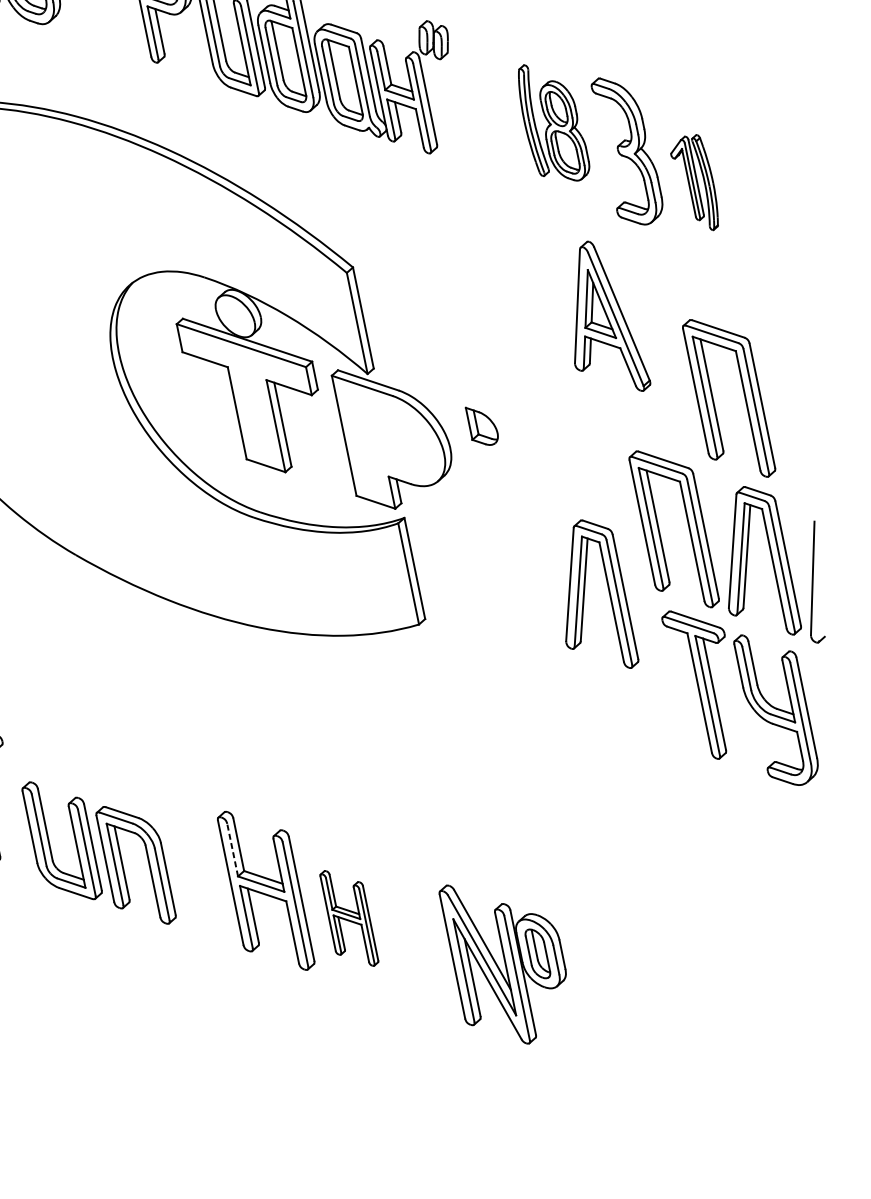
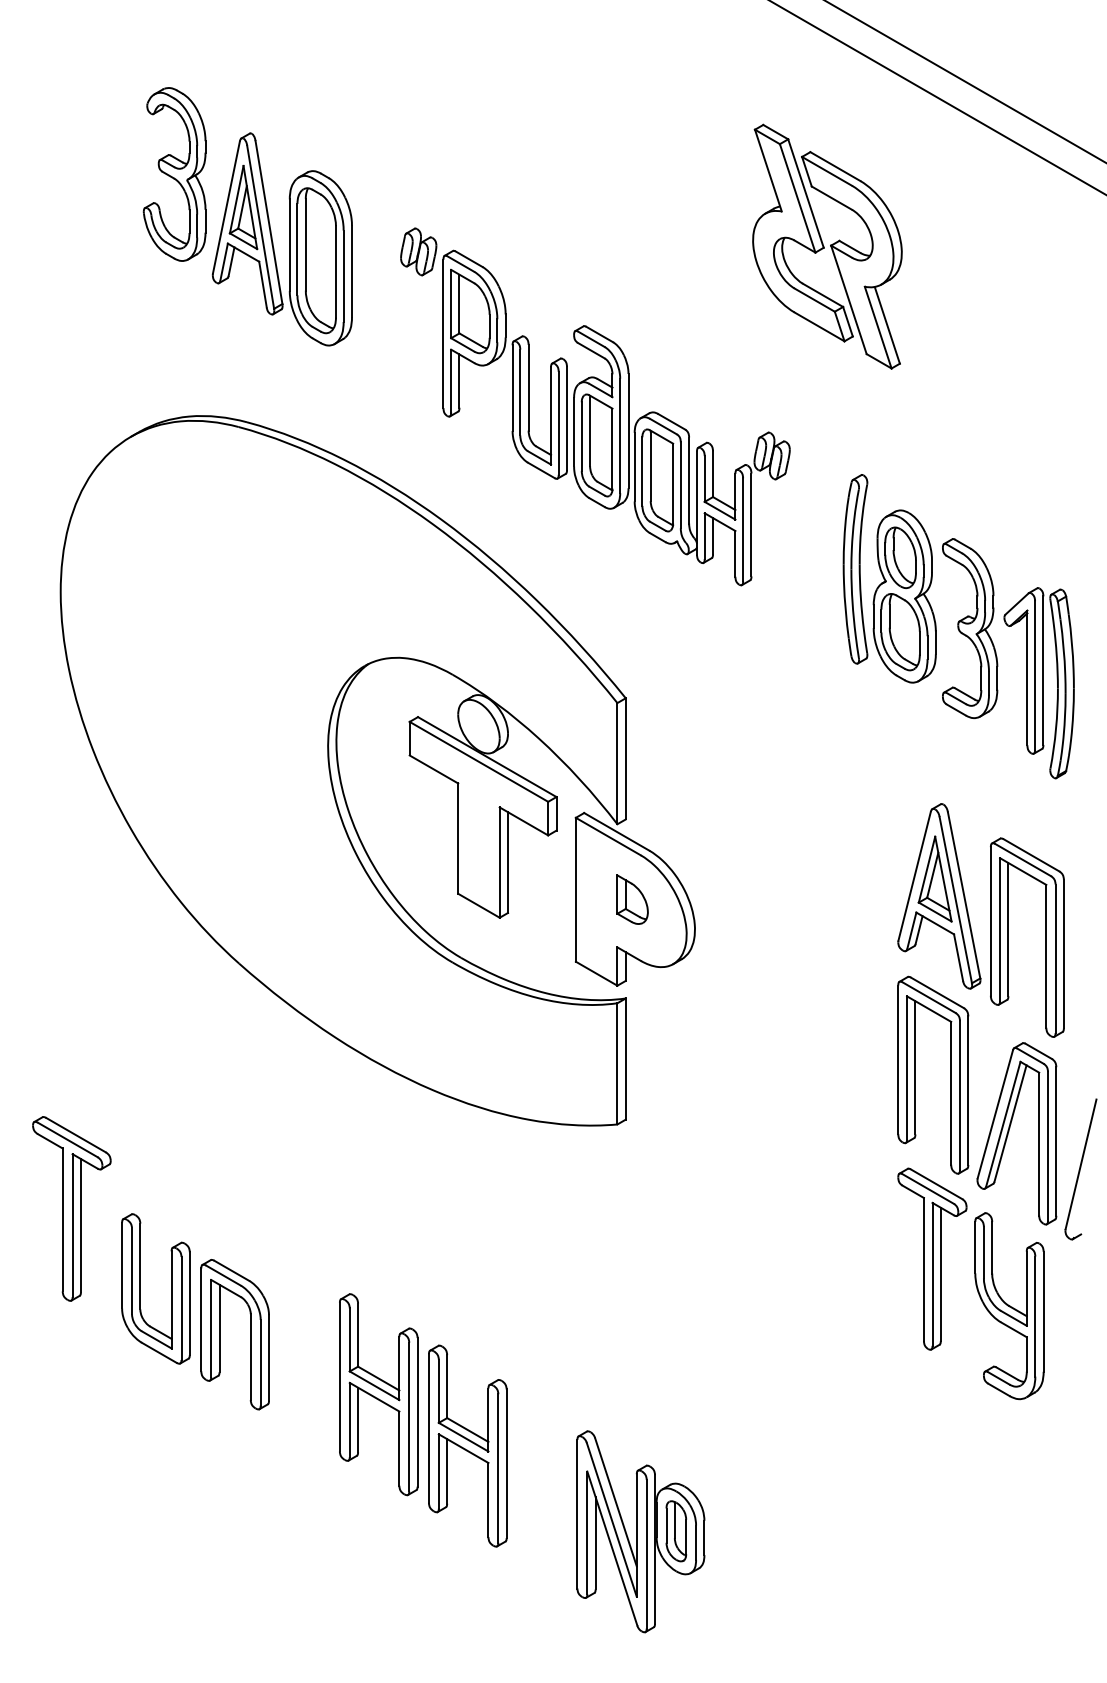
part: (552, 122) -> (889, 578), size x1.43
part: (694, 184) -> (1038, 683), size x1.67
part: (601, 319) -> (939, 896), moved
part: (482, 425) -> (632, 899), moved
part: (584, 596) -> (814, 1131), removed
line: (232, 849) -> (349, 1339), dashed -> solid
part: (348, 918) -> (467, 1445), size x1.67

